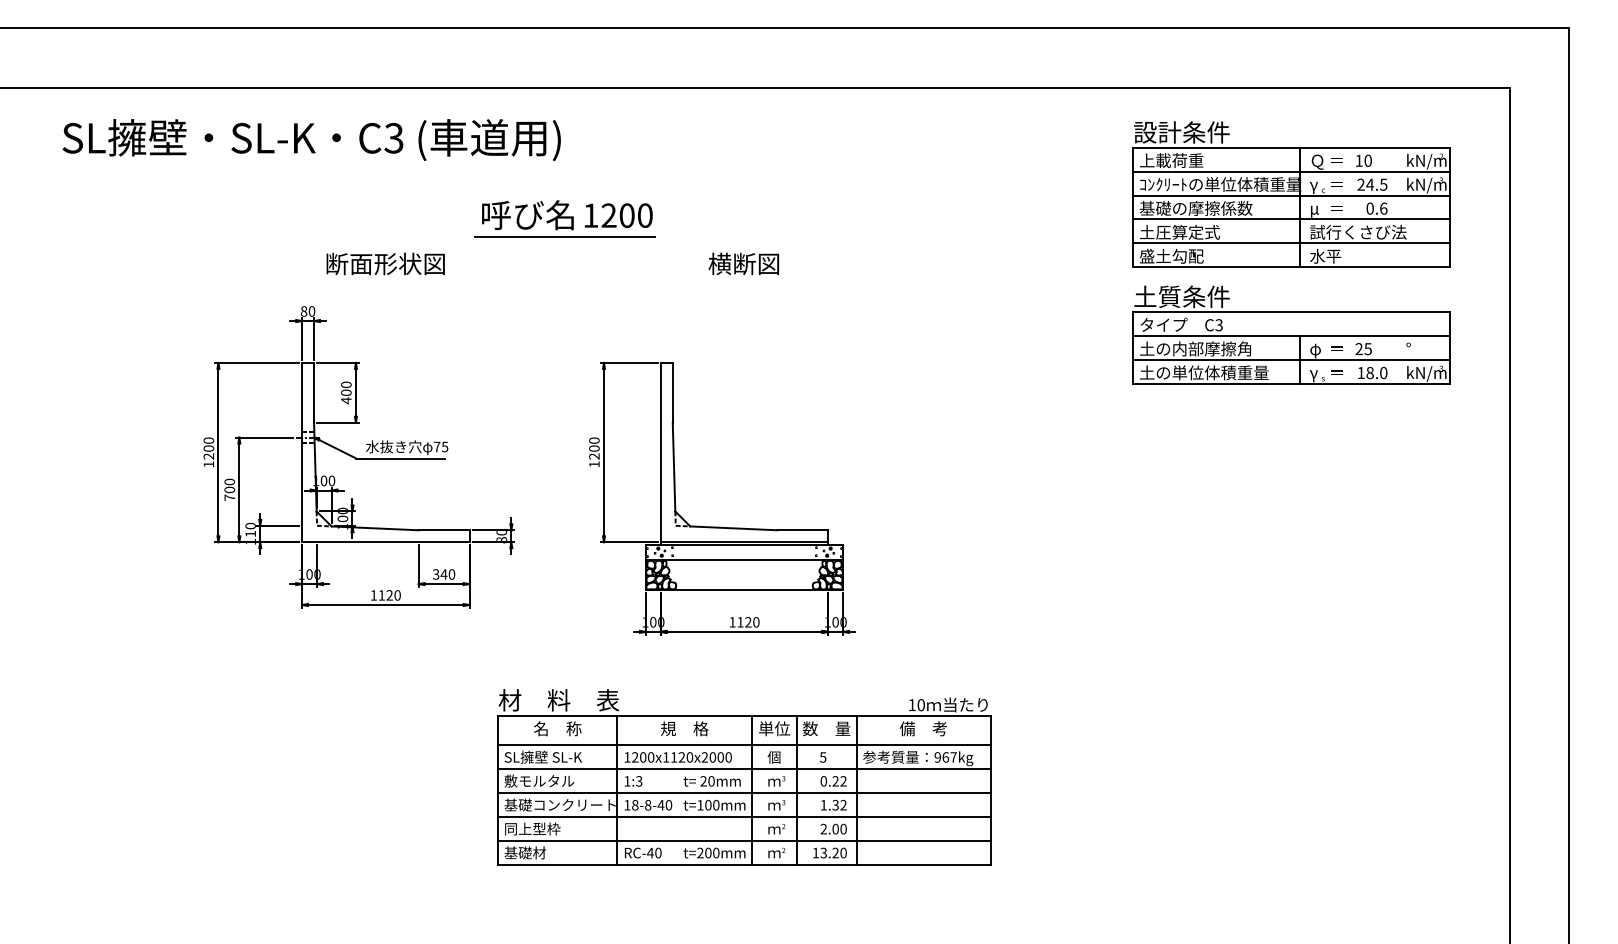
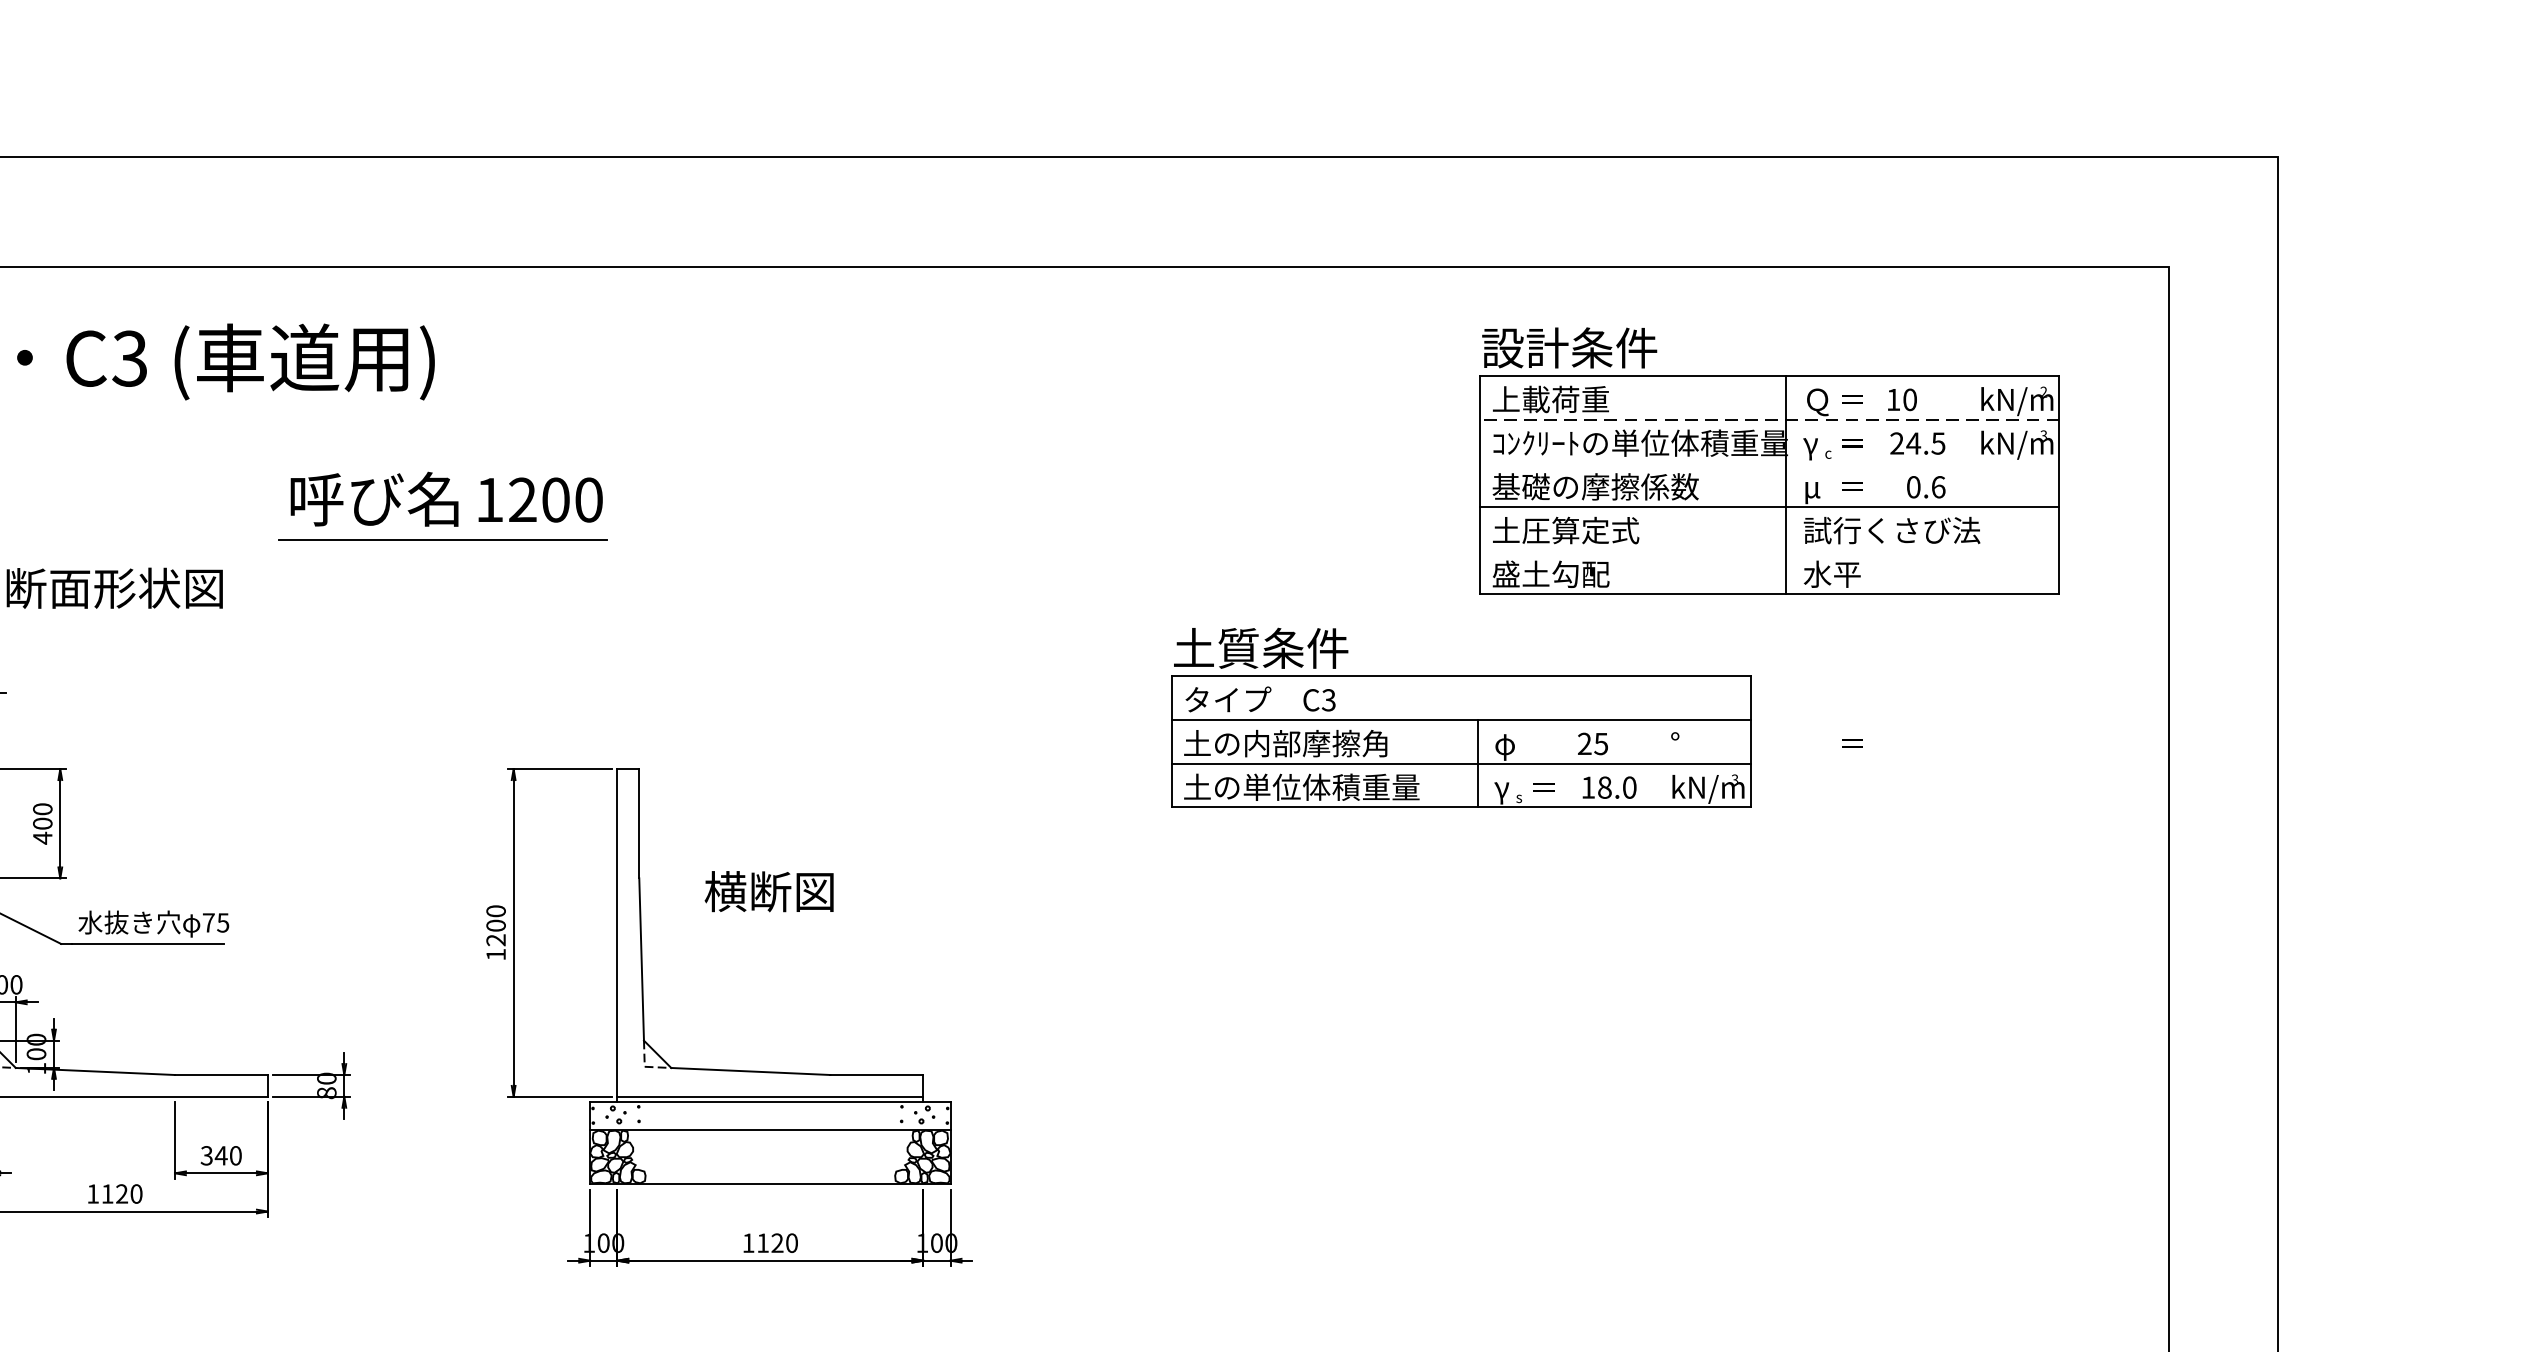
line: (1290, 171) -> (1768, 419), solid -> dashed
line: (1291, 195) -> (1769, 463), removed
line: (1291, 243) -> (1769, 550), removed
text: (743, 263) -> (768, 890), moved
part: (1291, 334) -> (1461, 717), moved

